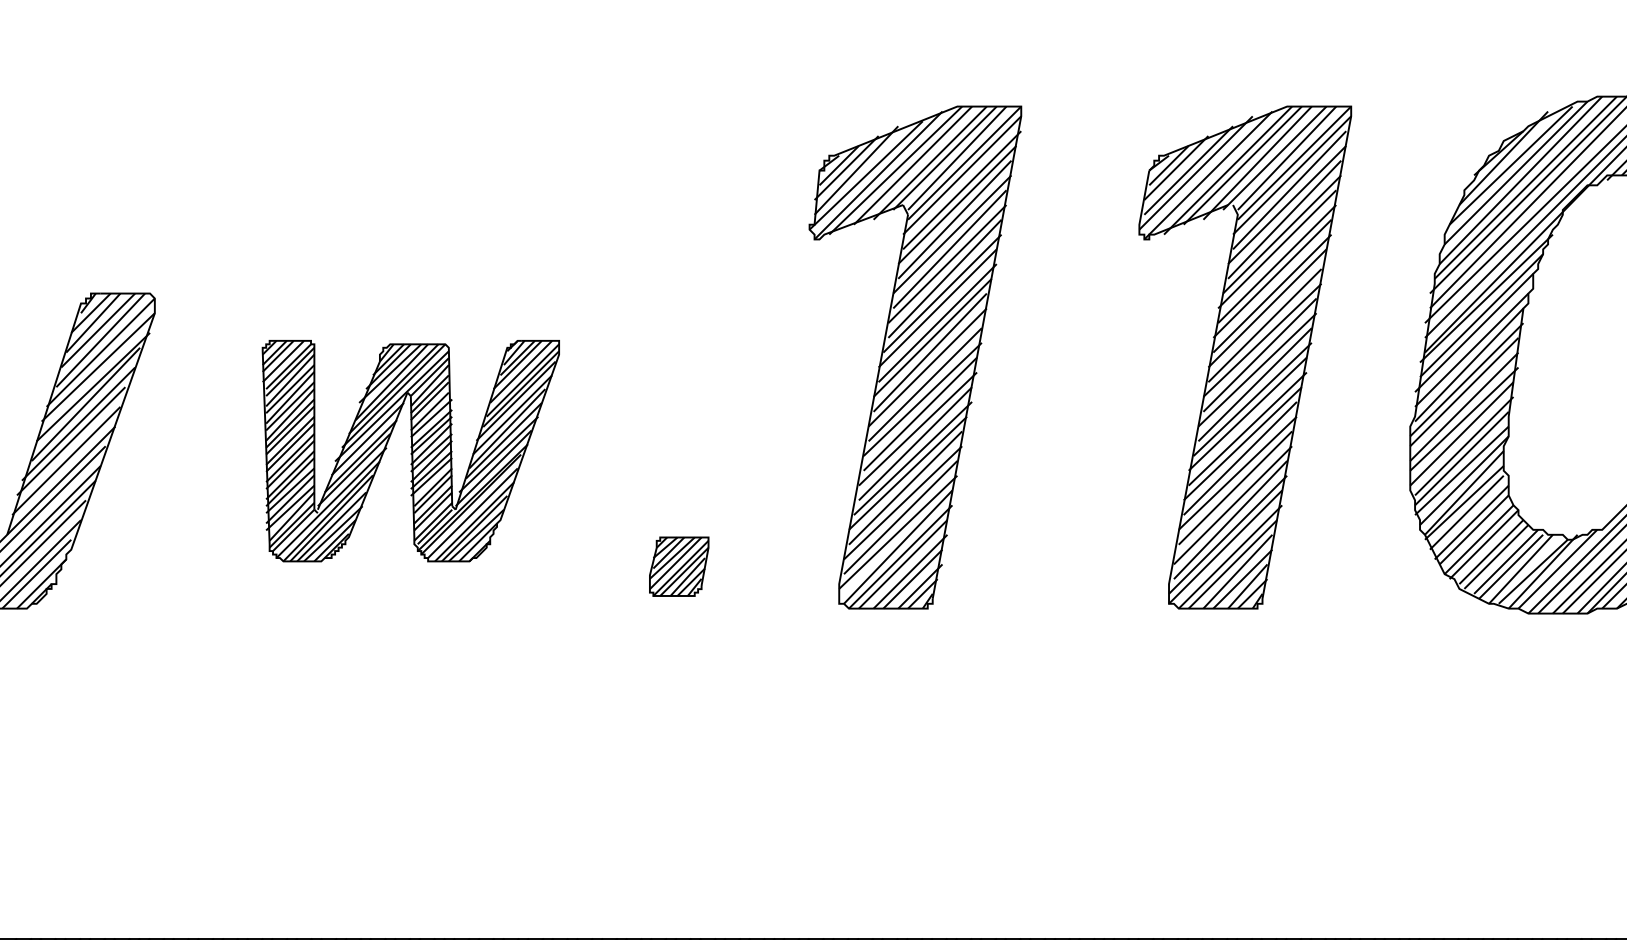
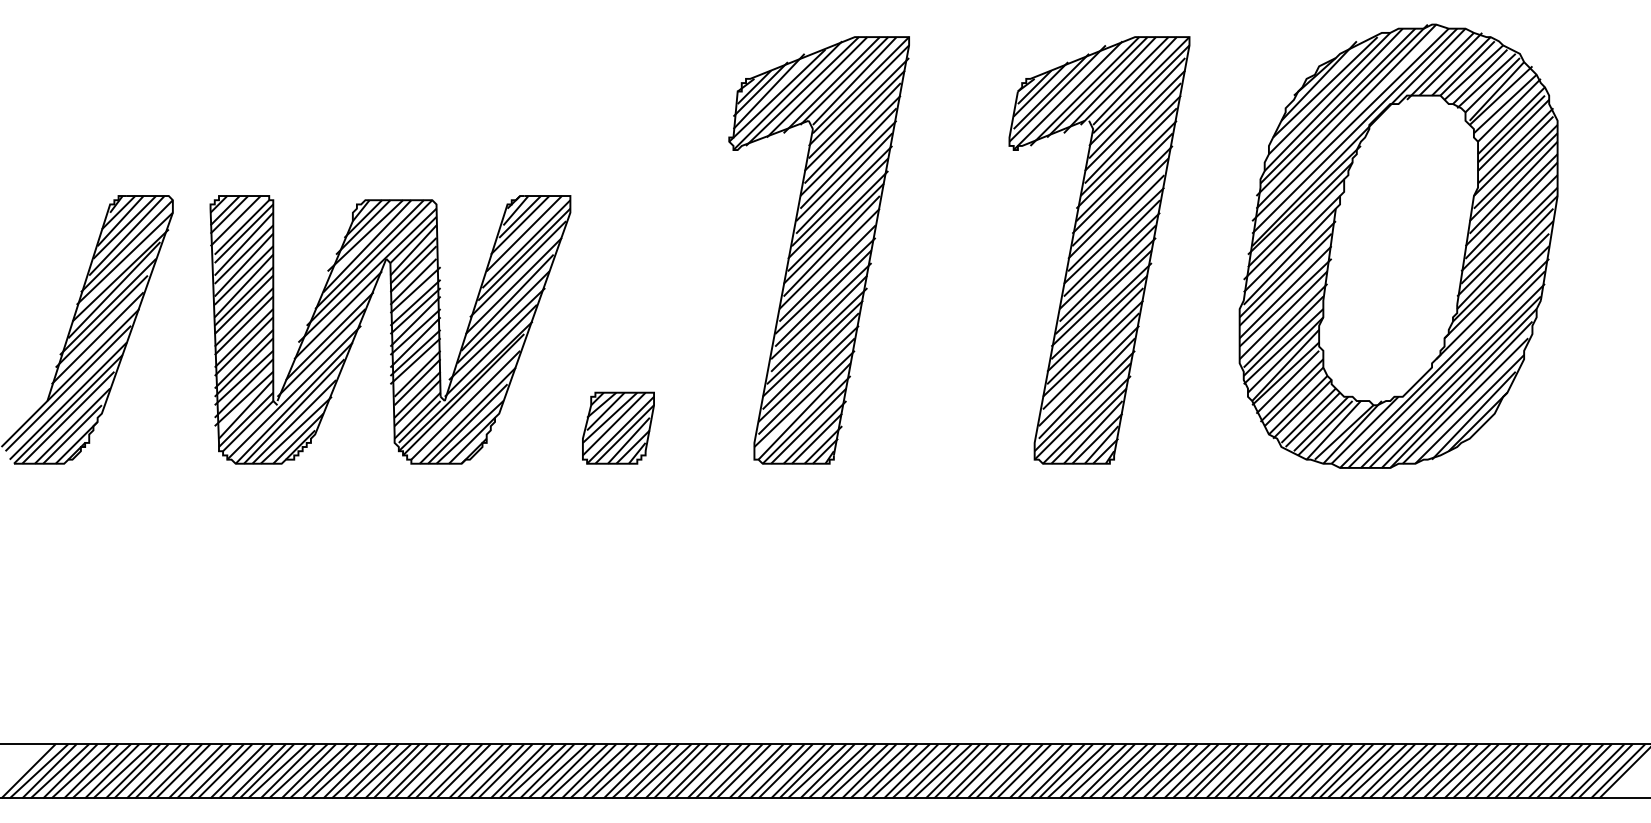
part: (410, 450) -> (390, 329), size x1.43
part: (679, 565) -> (618, 427), size x1.43

